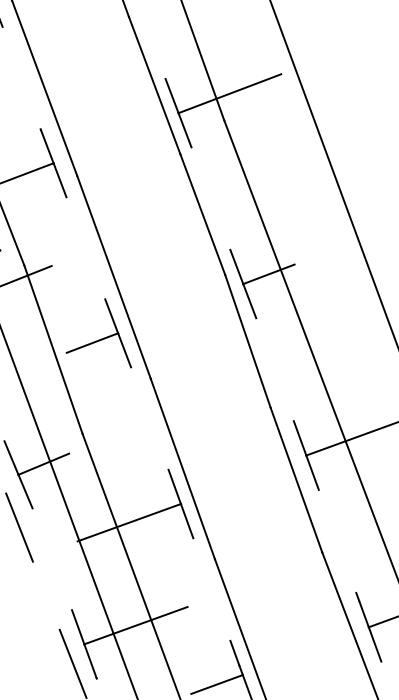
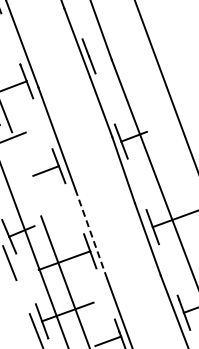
line: (229, 93) -> (114, 46), removed
line: (53, 350) -> (26, 174), removed
line: (183, 468) -> (91, 233), solid -> dashed

